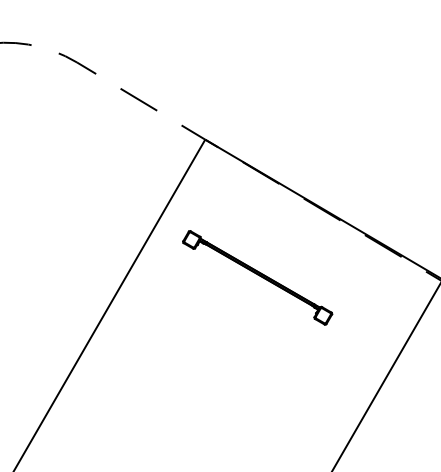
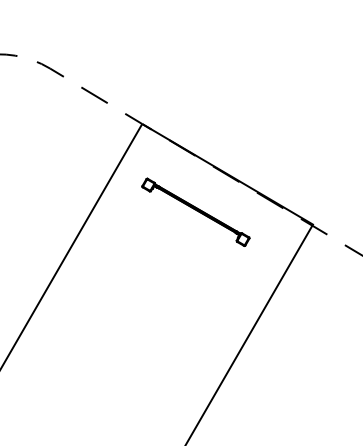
part: (257, 276) -> (195, 211), moved

